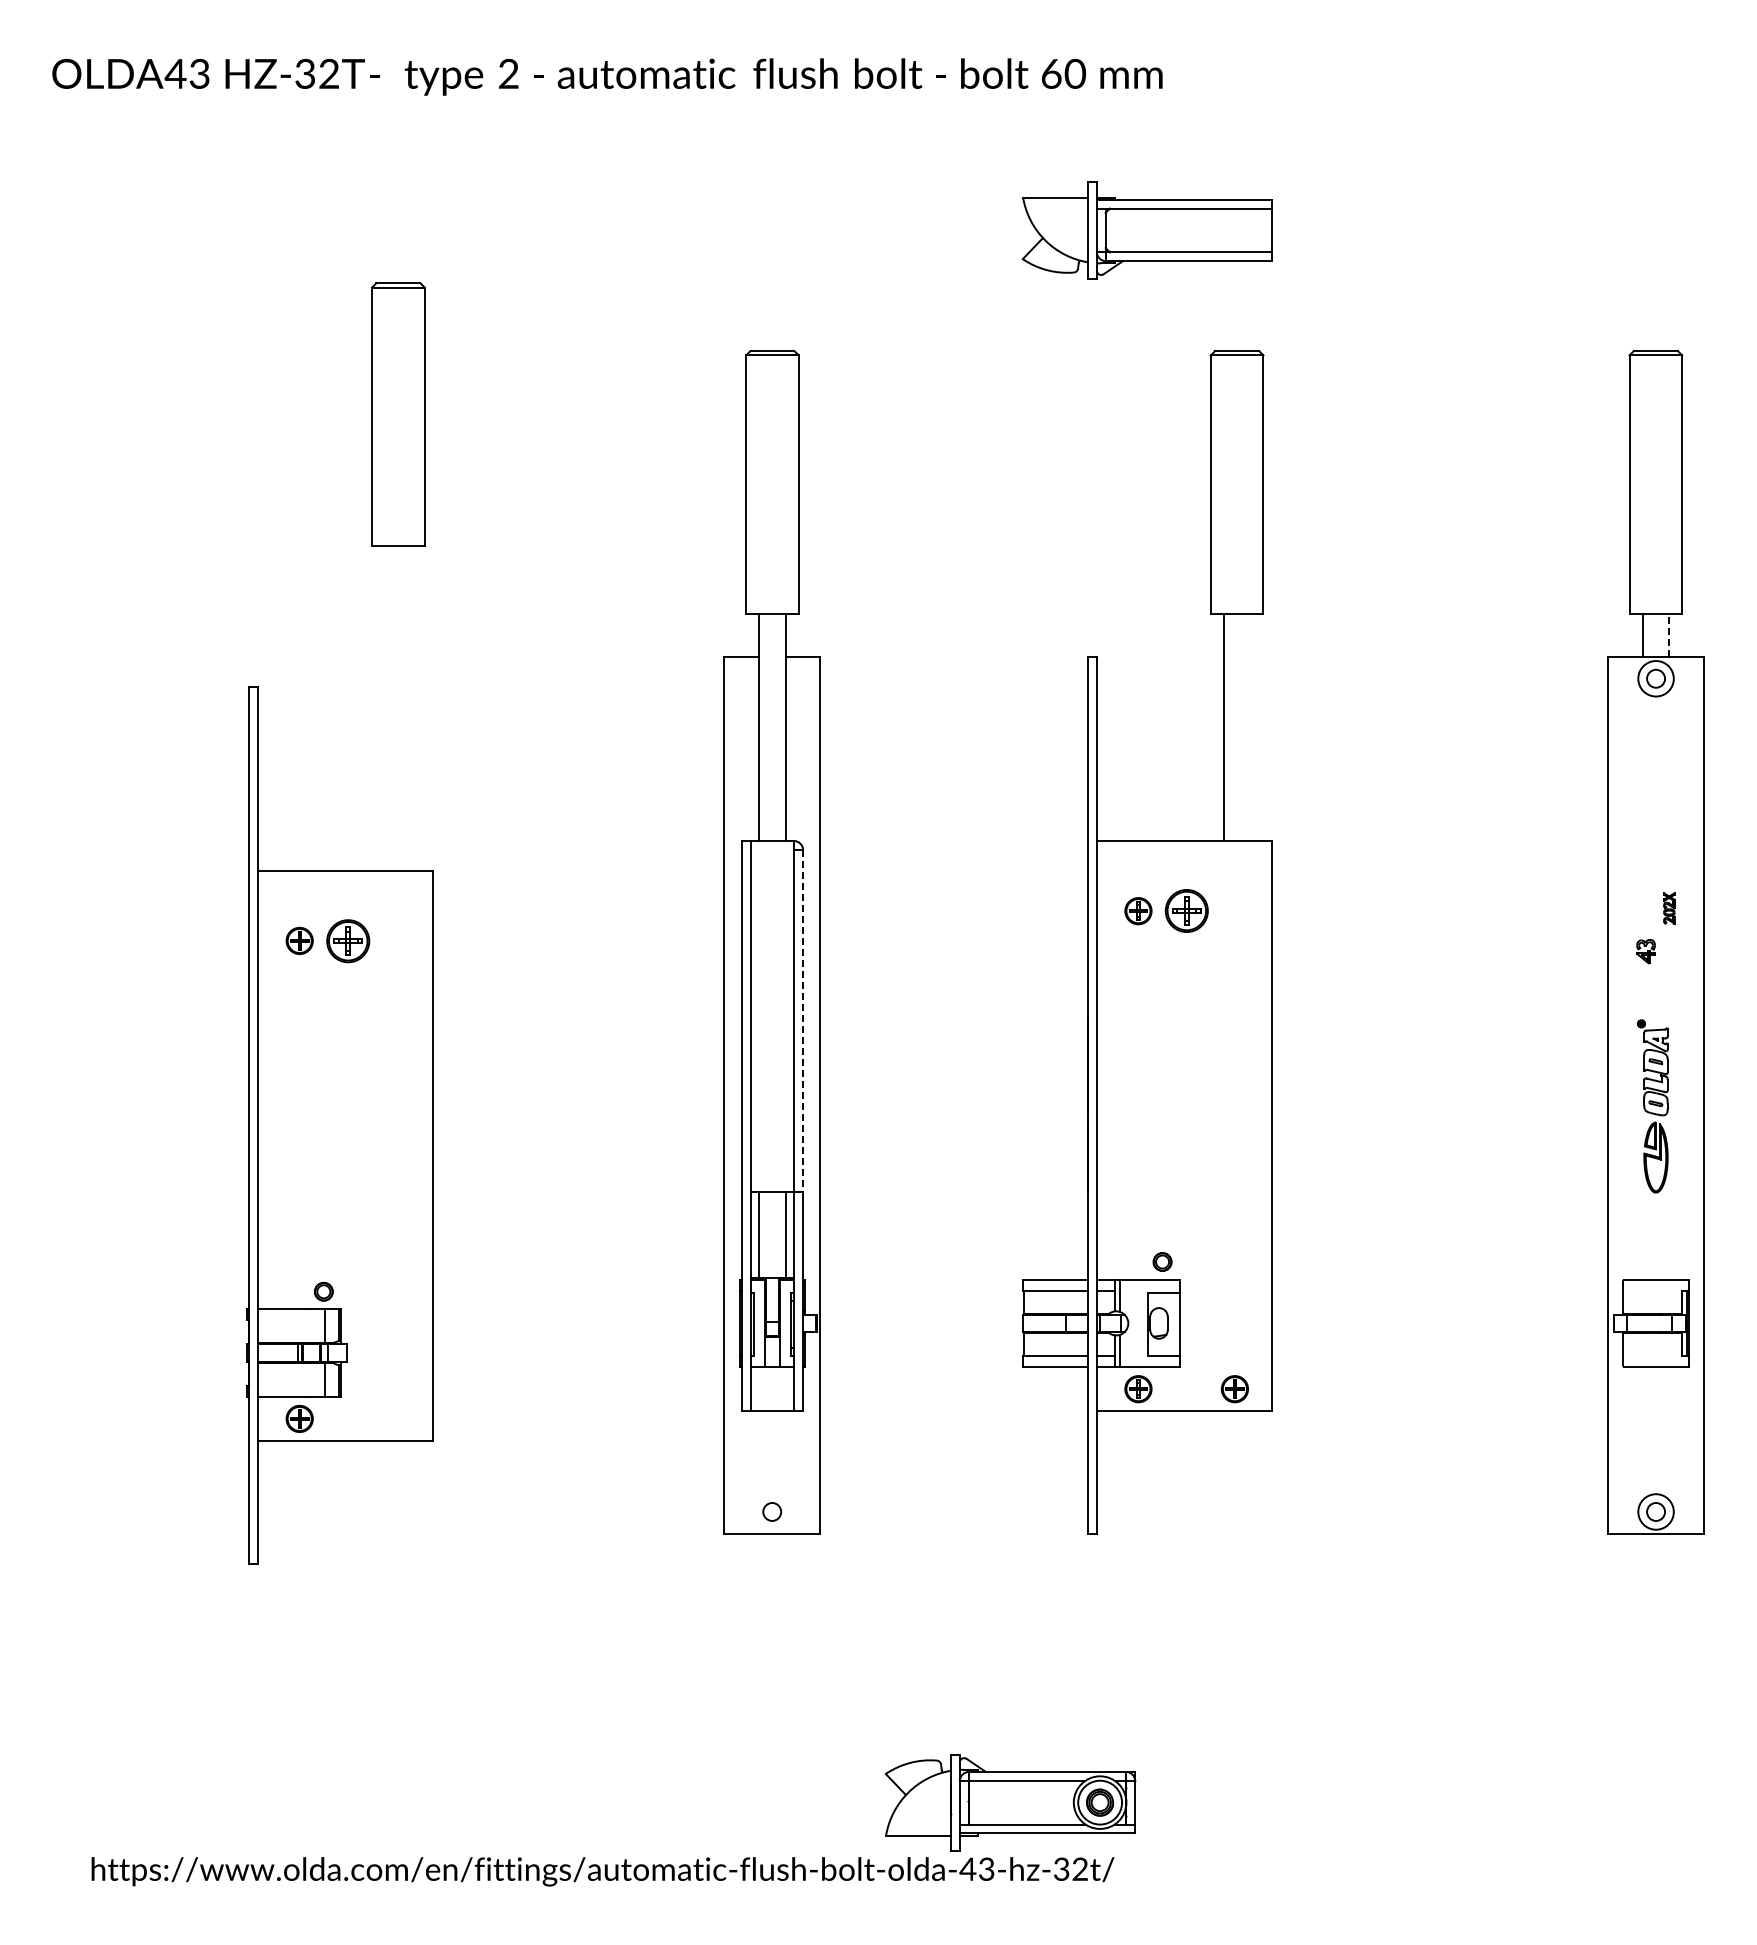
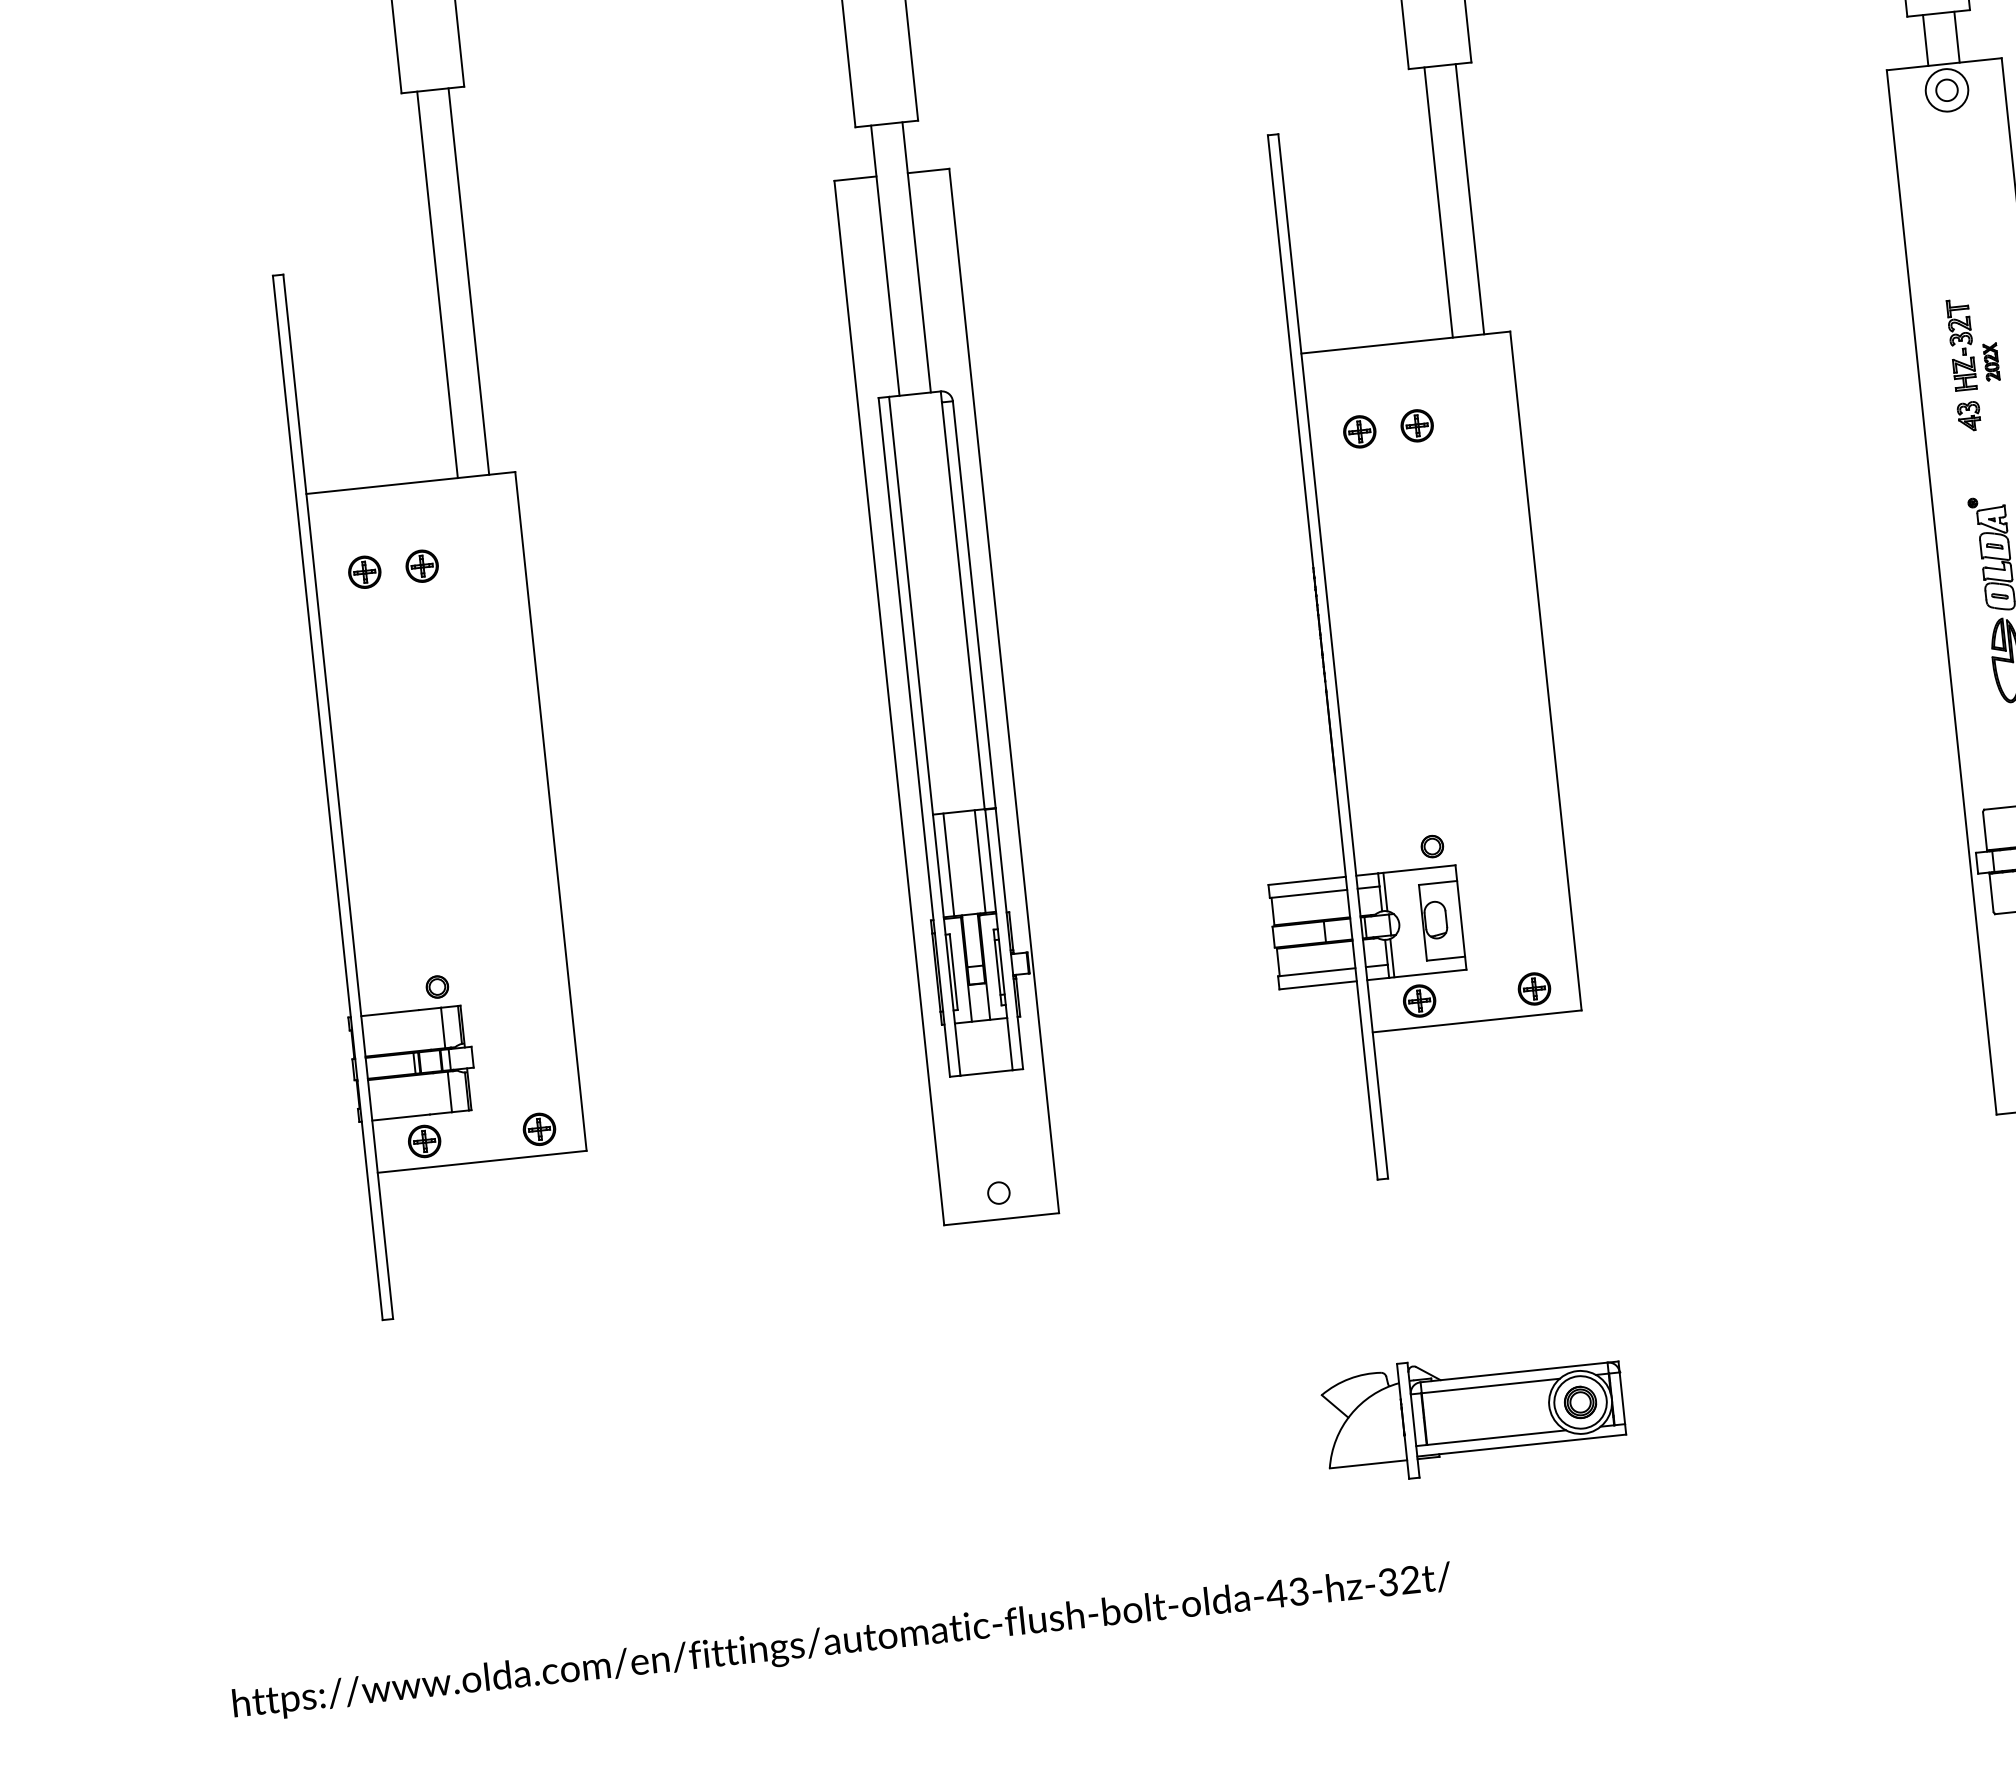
line: (1669, 634) -> (1957, 35), dashed -> solid
line: (385, 708) -> (437, 284), added
line: (411, 708) -> (468, 281), added
line: (1250, 727) -> (1470, 199), added
part: (1645, 891) -> (1961, 344), added
part: (1186, 911) -> (1417, 426), size x0.62
part: (347, 940) -> (421, 565), size x0.62
line: (803, 1021) -> (974, 605), dashed -> solid
part: (396, 1418) -> (539, 1128), added
part: (1010, 1802) -> (1473, 1413), moved

